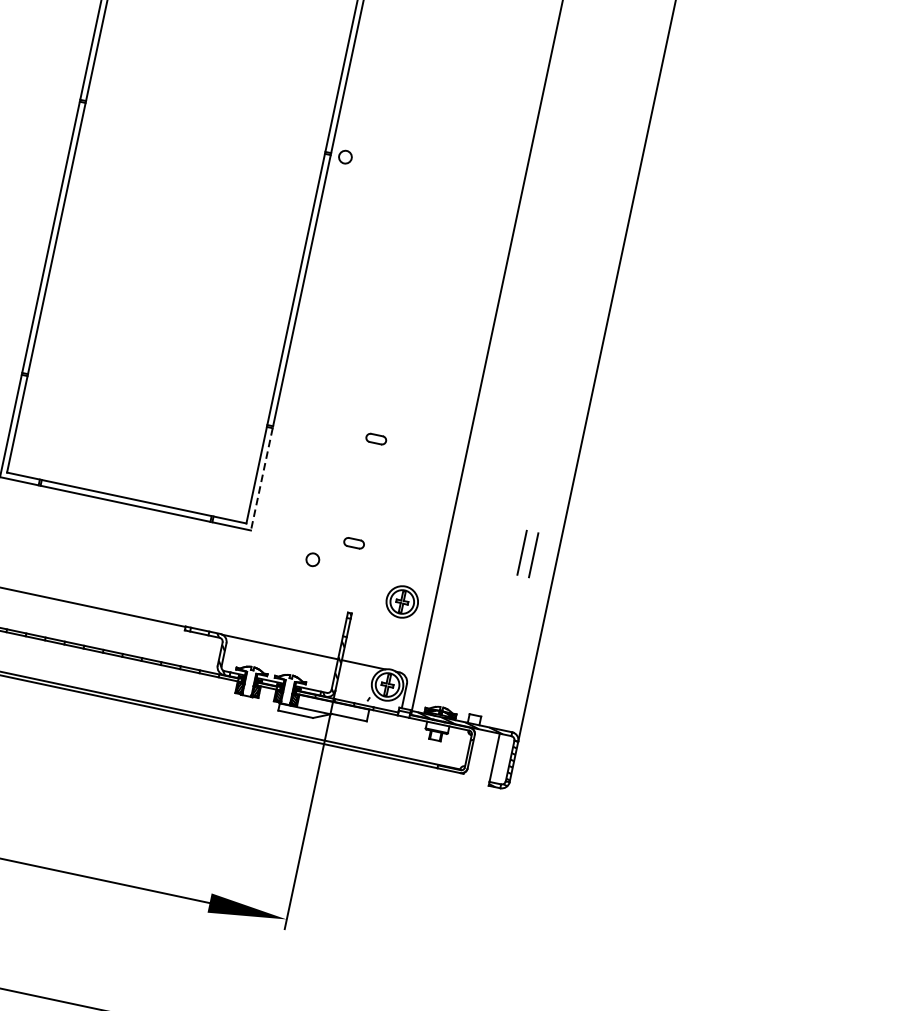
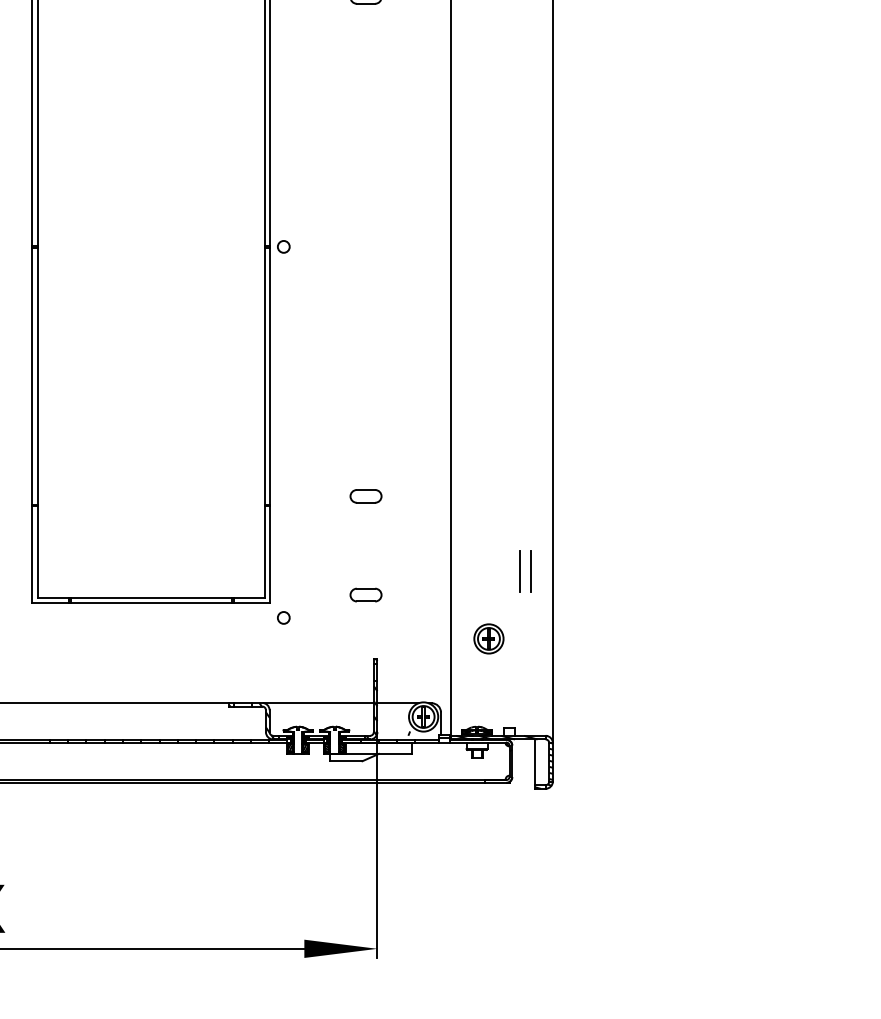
part: (375, 439) -> (365, 496), size x1.67
line: (262, 480) -> (270, 555), dashed -> solid
part: (353, 542) -> (365, 594), size x1.67
circle: (312, 559) -> (283, 617), moved
part: (401, 601) -> (488, 638), moved

